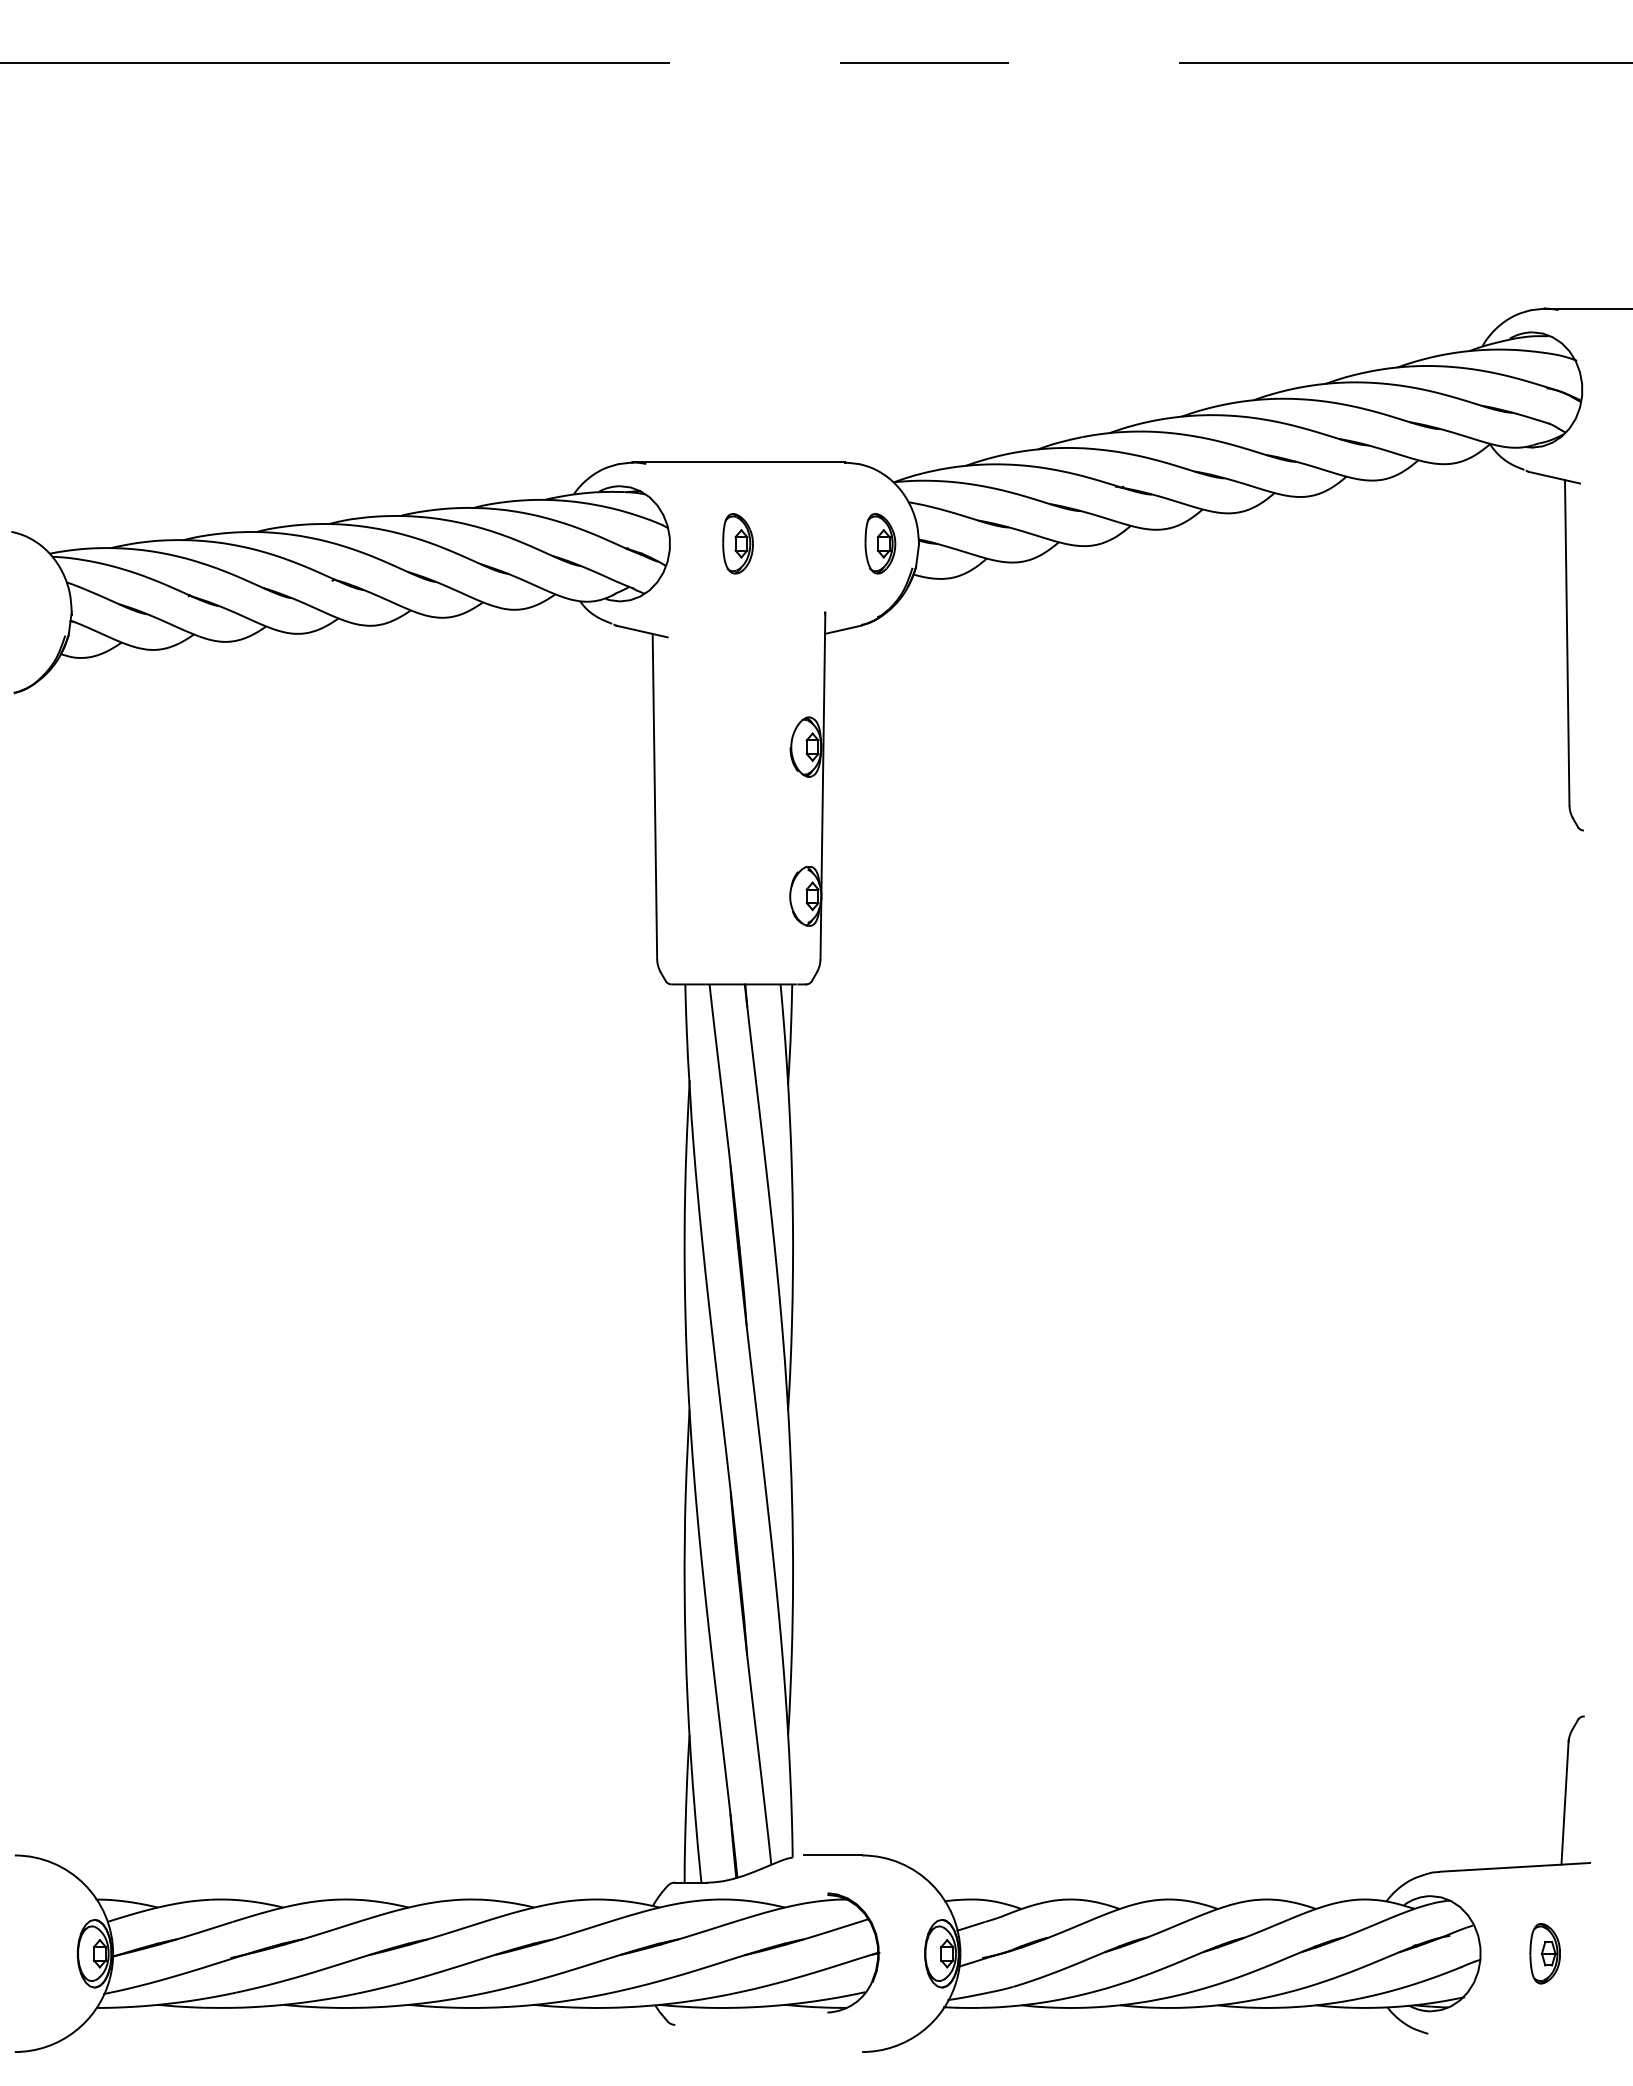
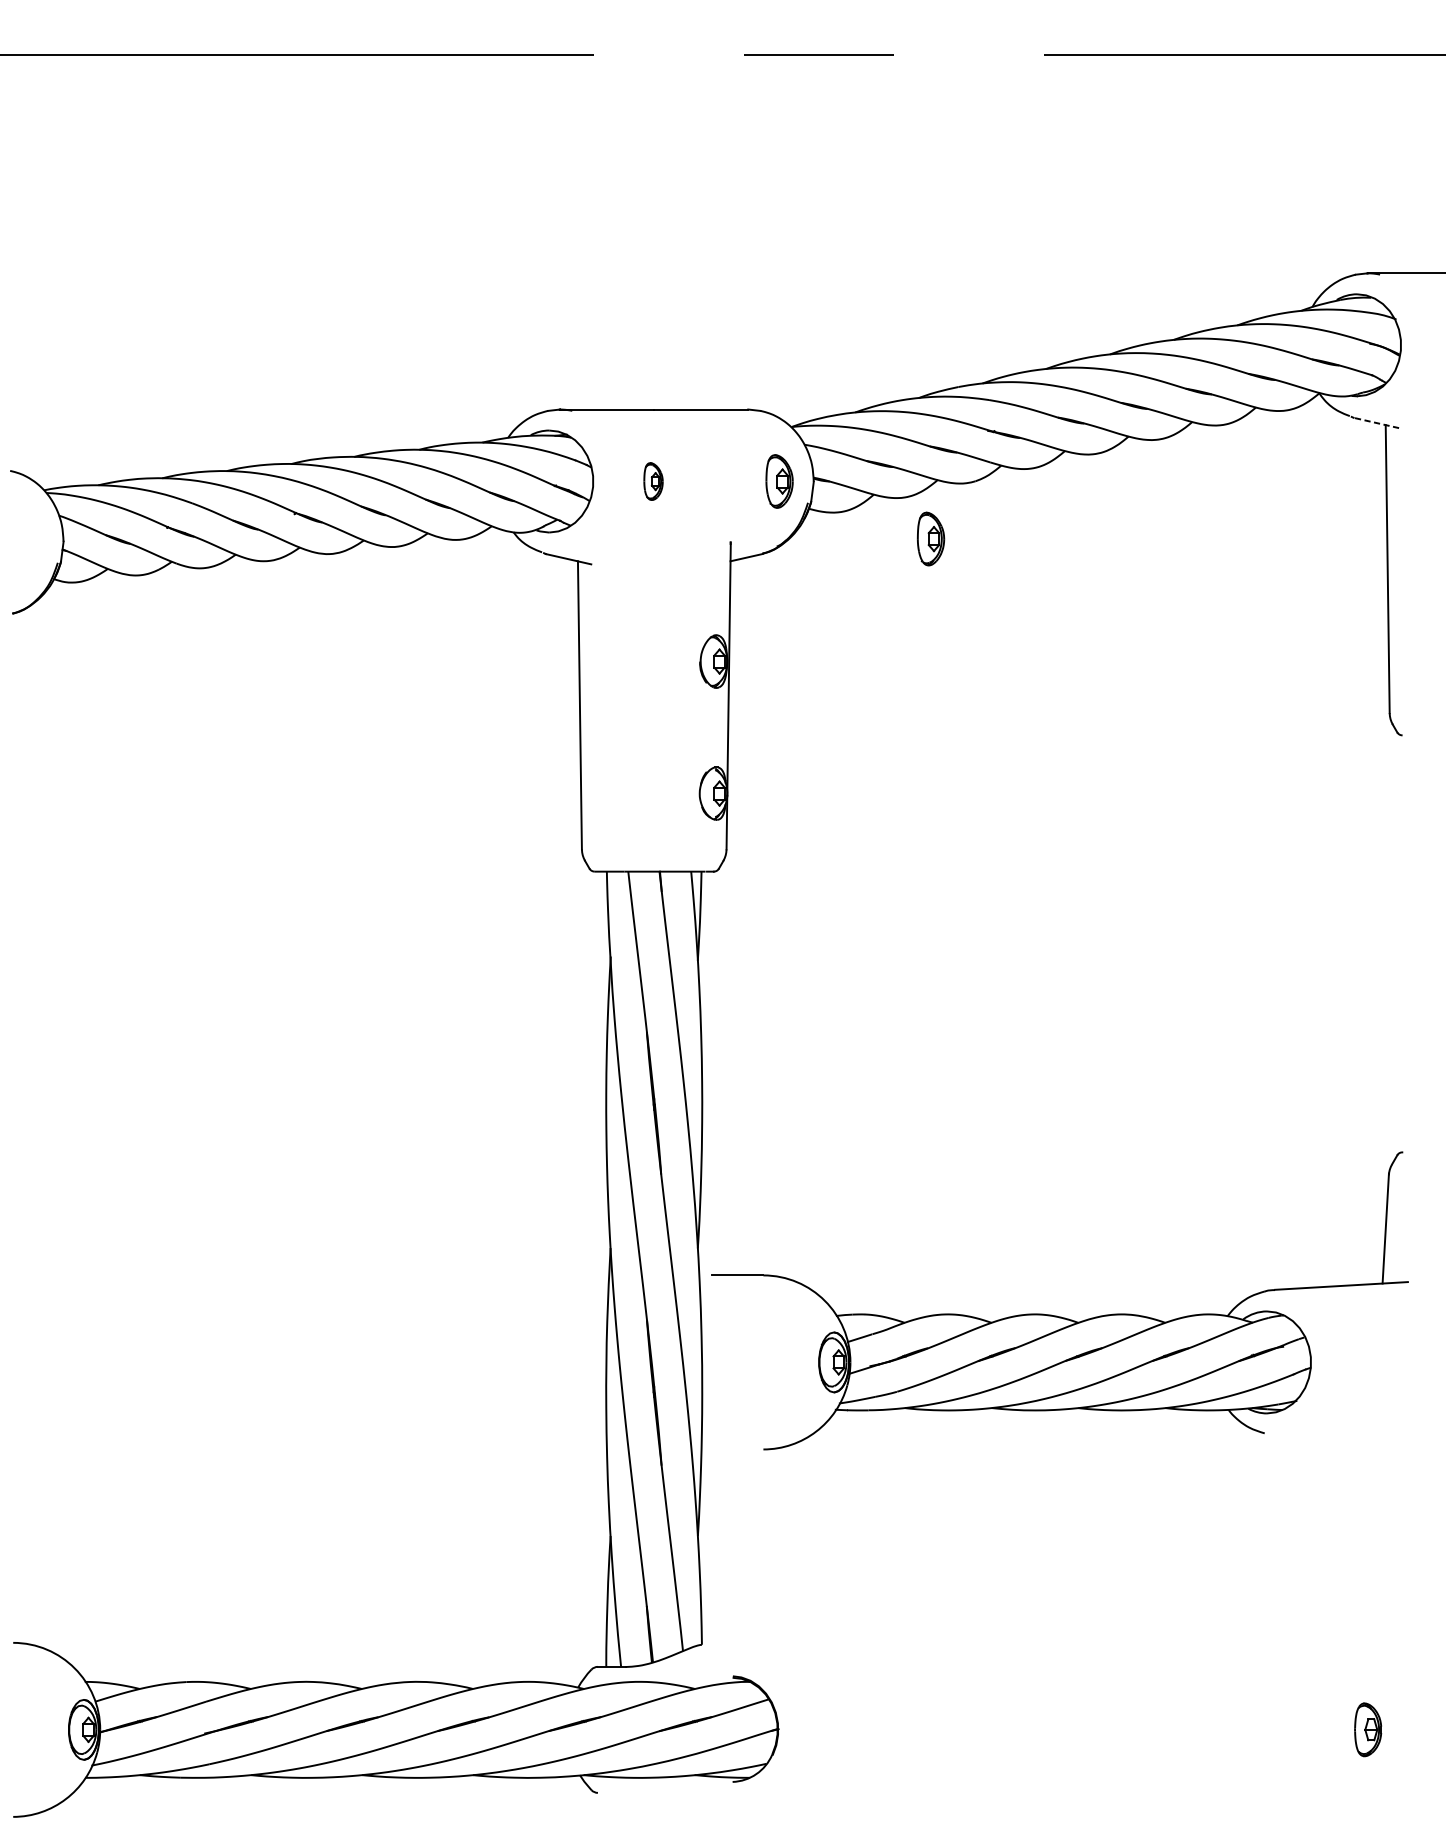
line: (1553, 477) -> (1375, 422), solid -> dashed
part: (737, 543) -> (653, 481), size x0.7
part: (1051, 608) -> (931, 538), added
part: (1191, 1900) -> (1055, 1315), moved

